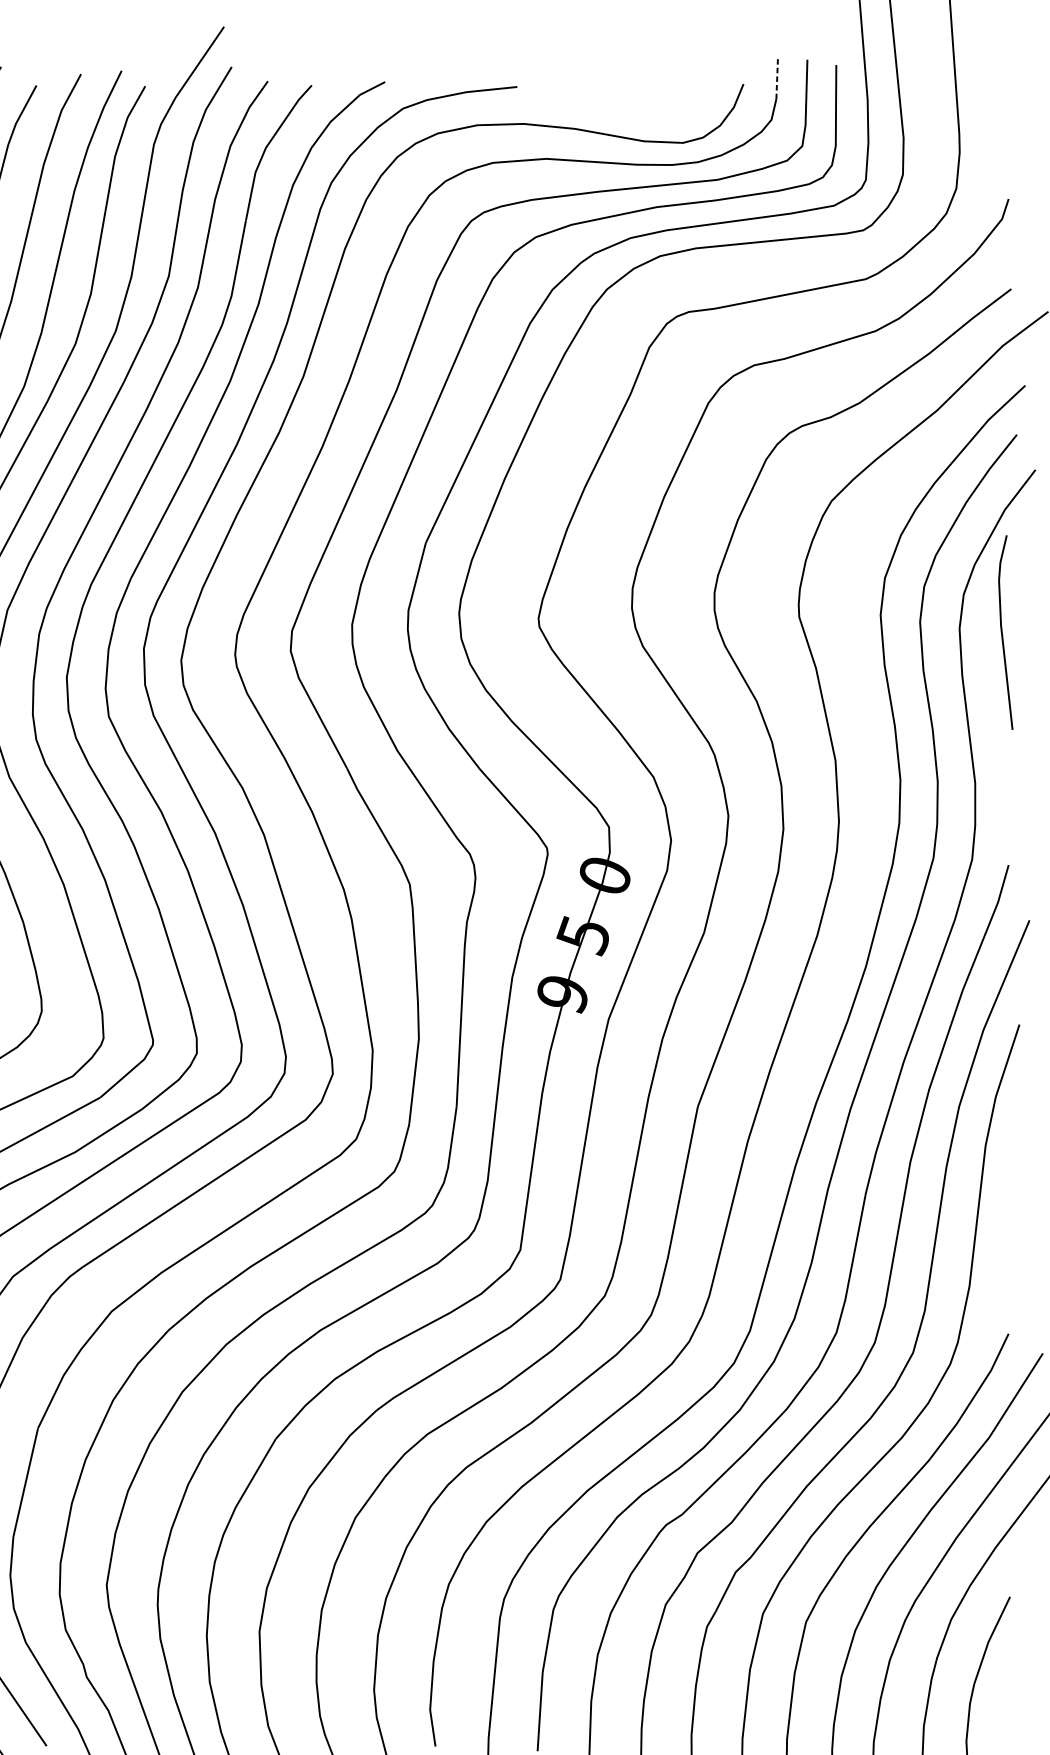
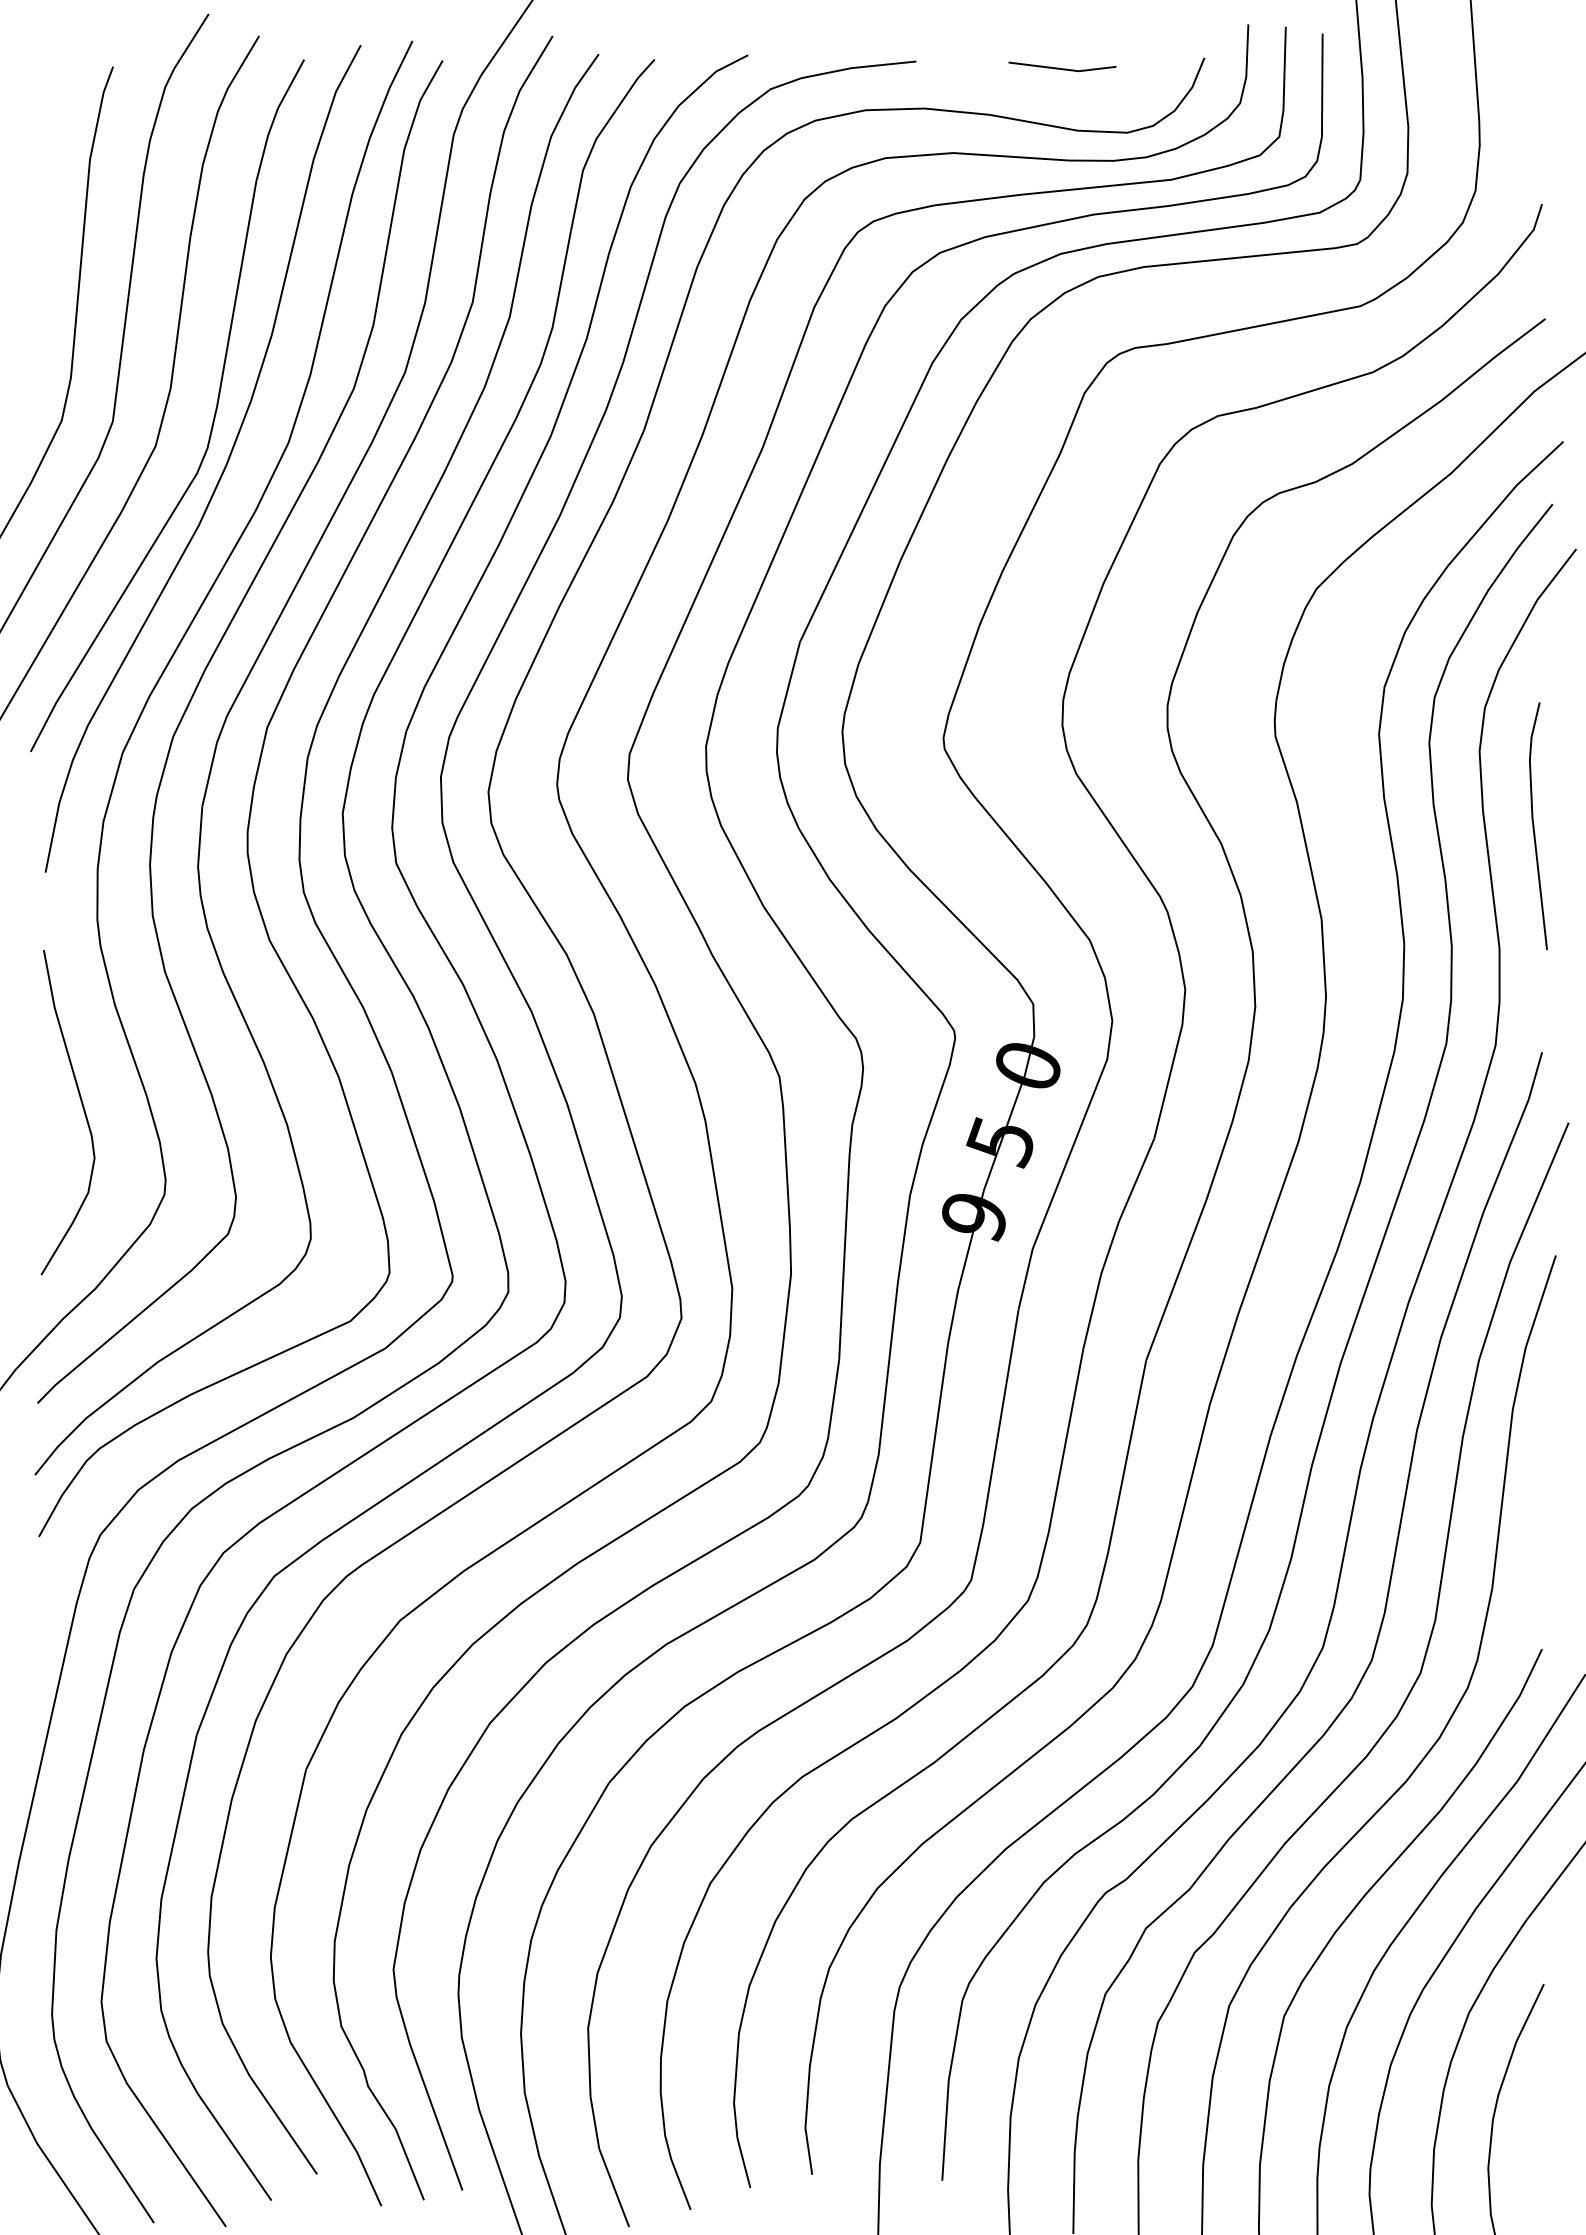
line: (777, 78) -> (1247, 50), dashed -> solid
line: (632, 92) -> (1062, 68), added
line: (1002, 632) -> (1534, 826), moved

